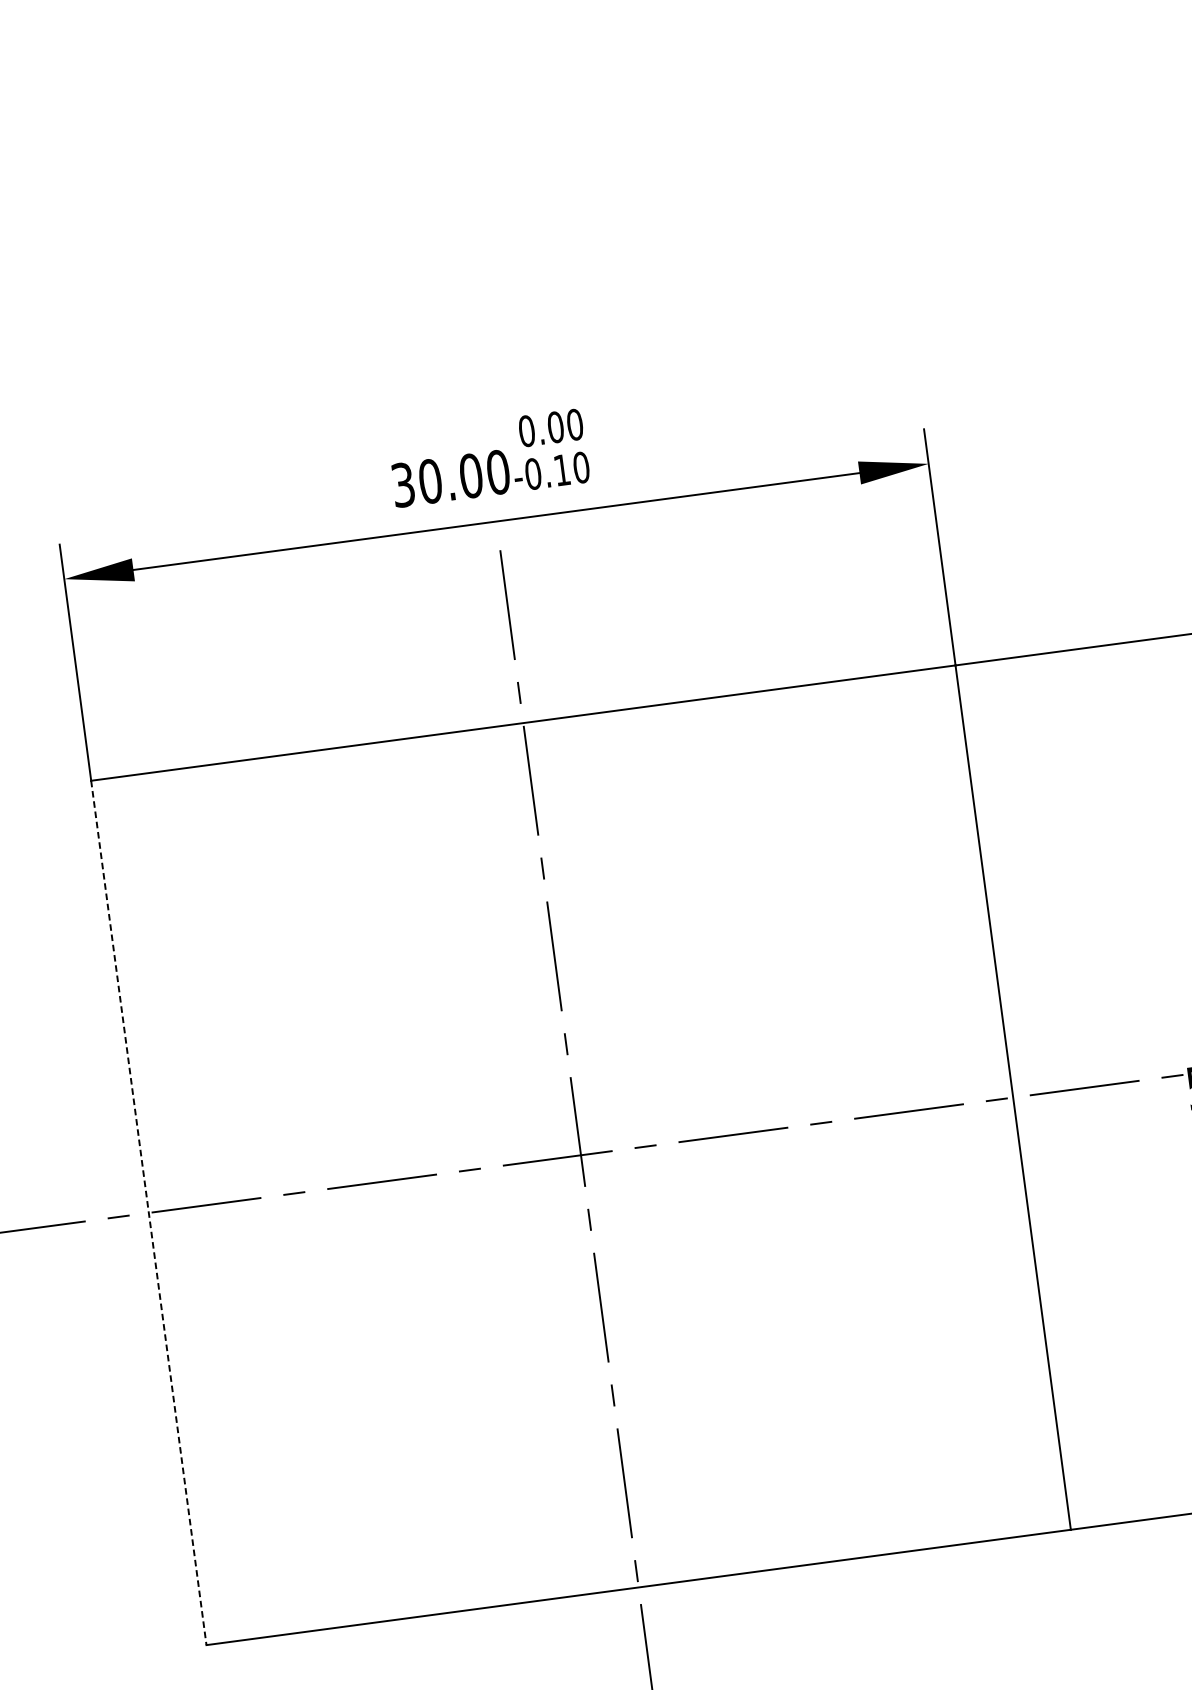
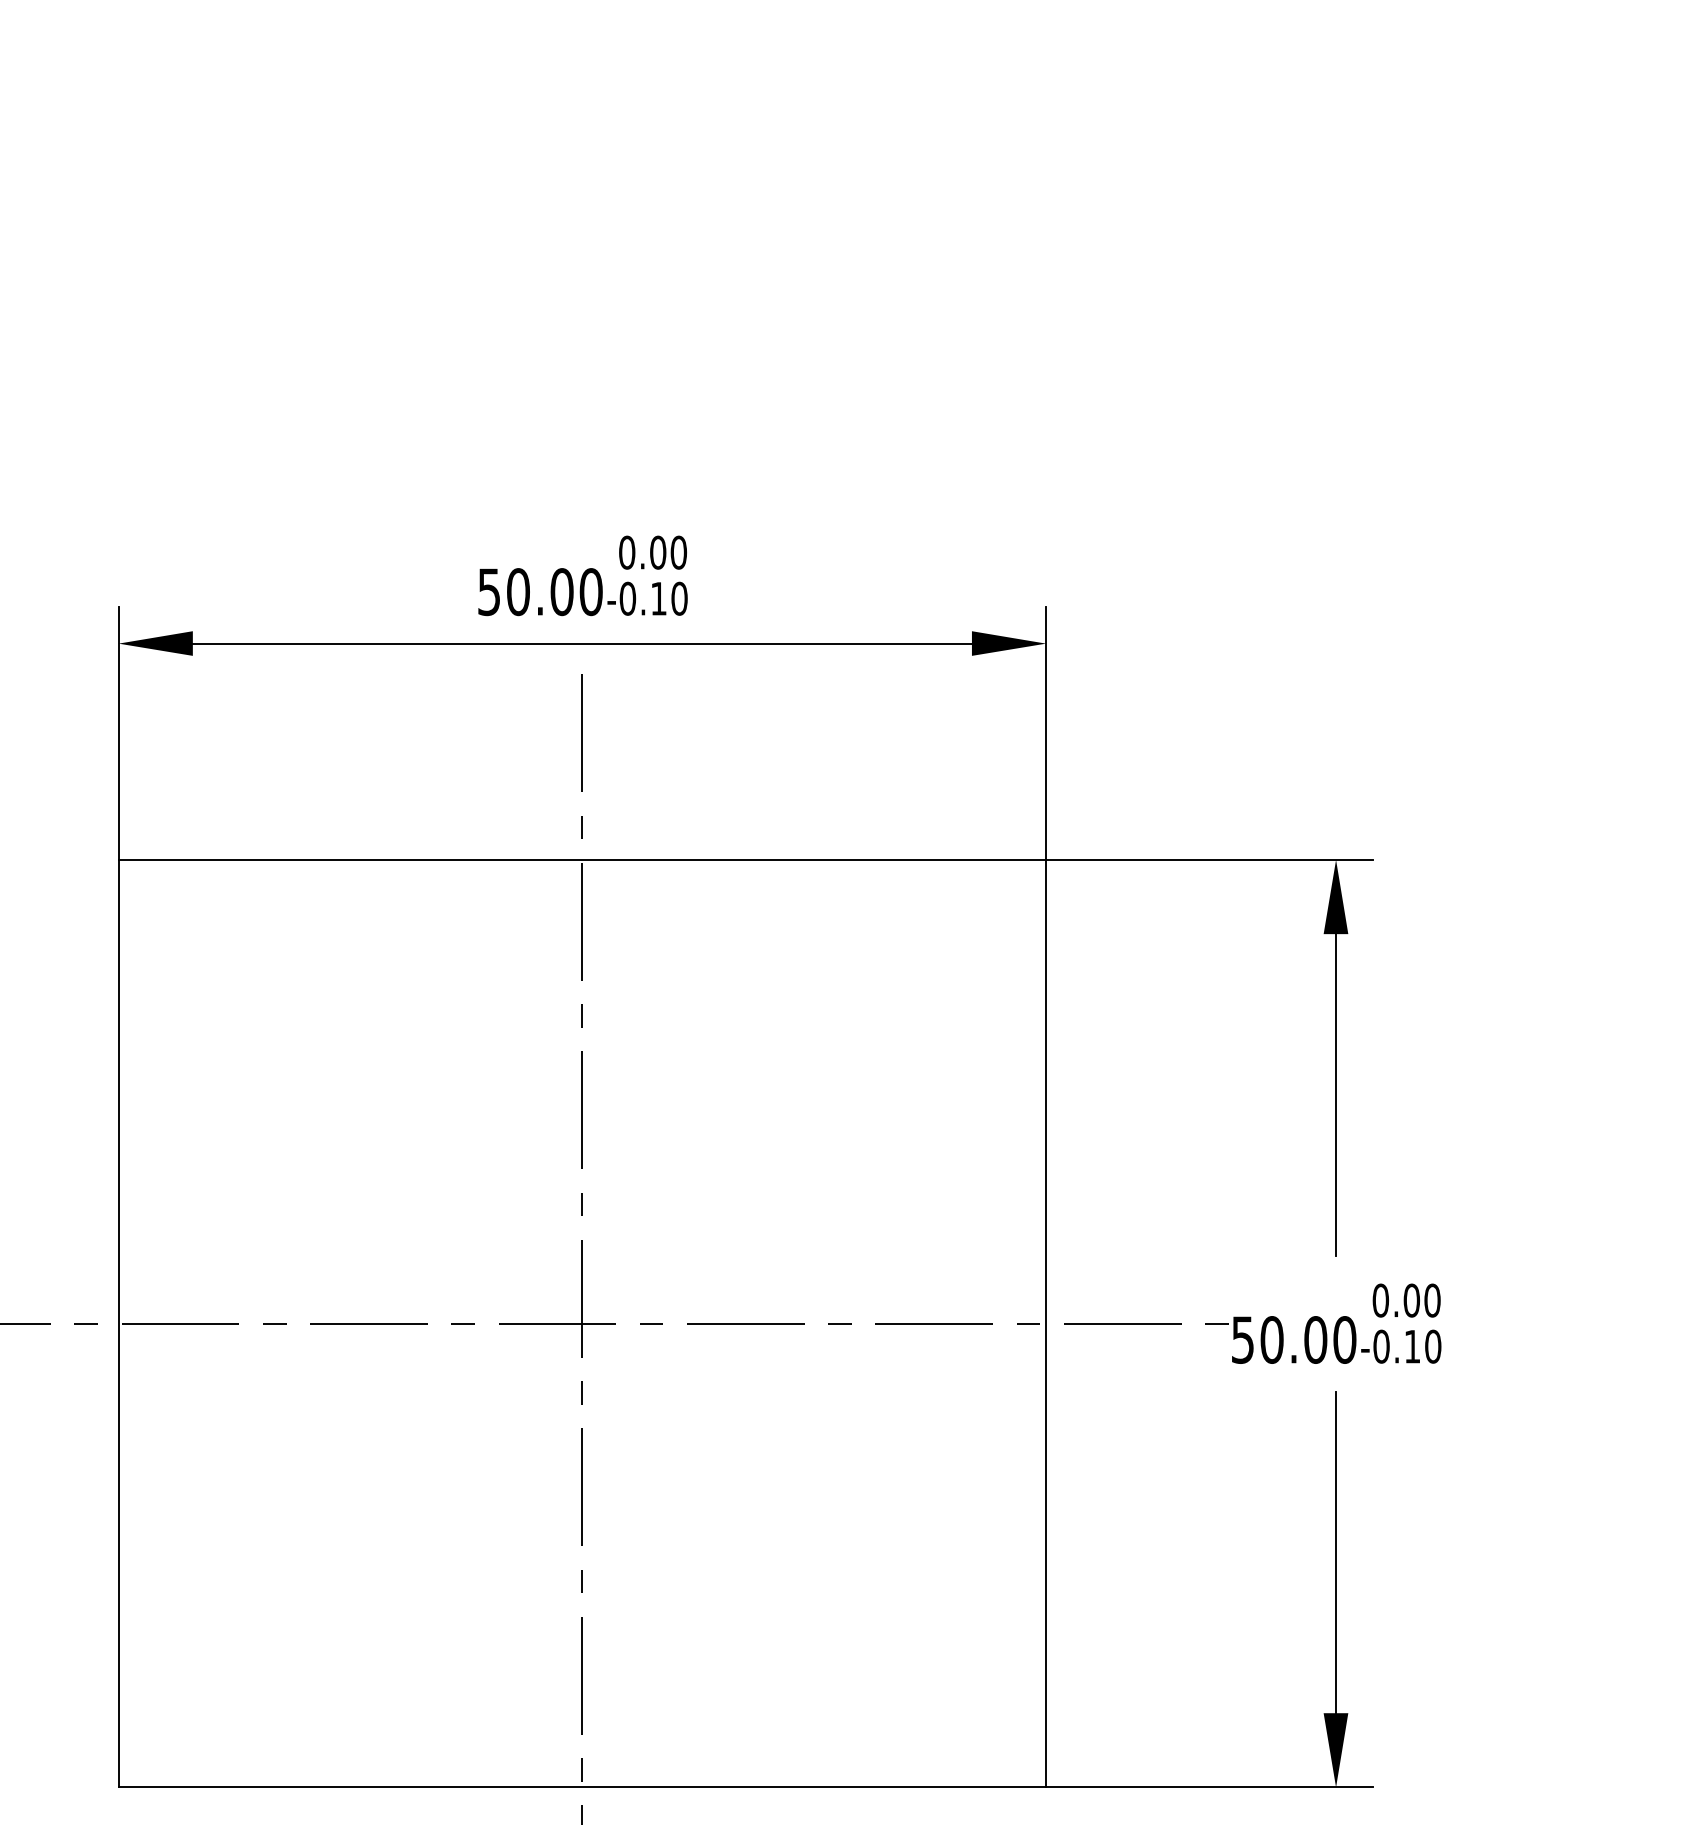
text: (403, 484) -> (489, 591), 30.00 -> 50.00
line: (148, 1212) -> (118, 1323), dashed -> solid

